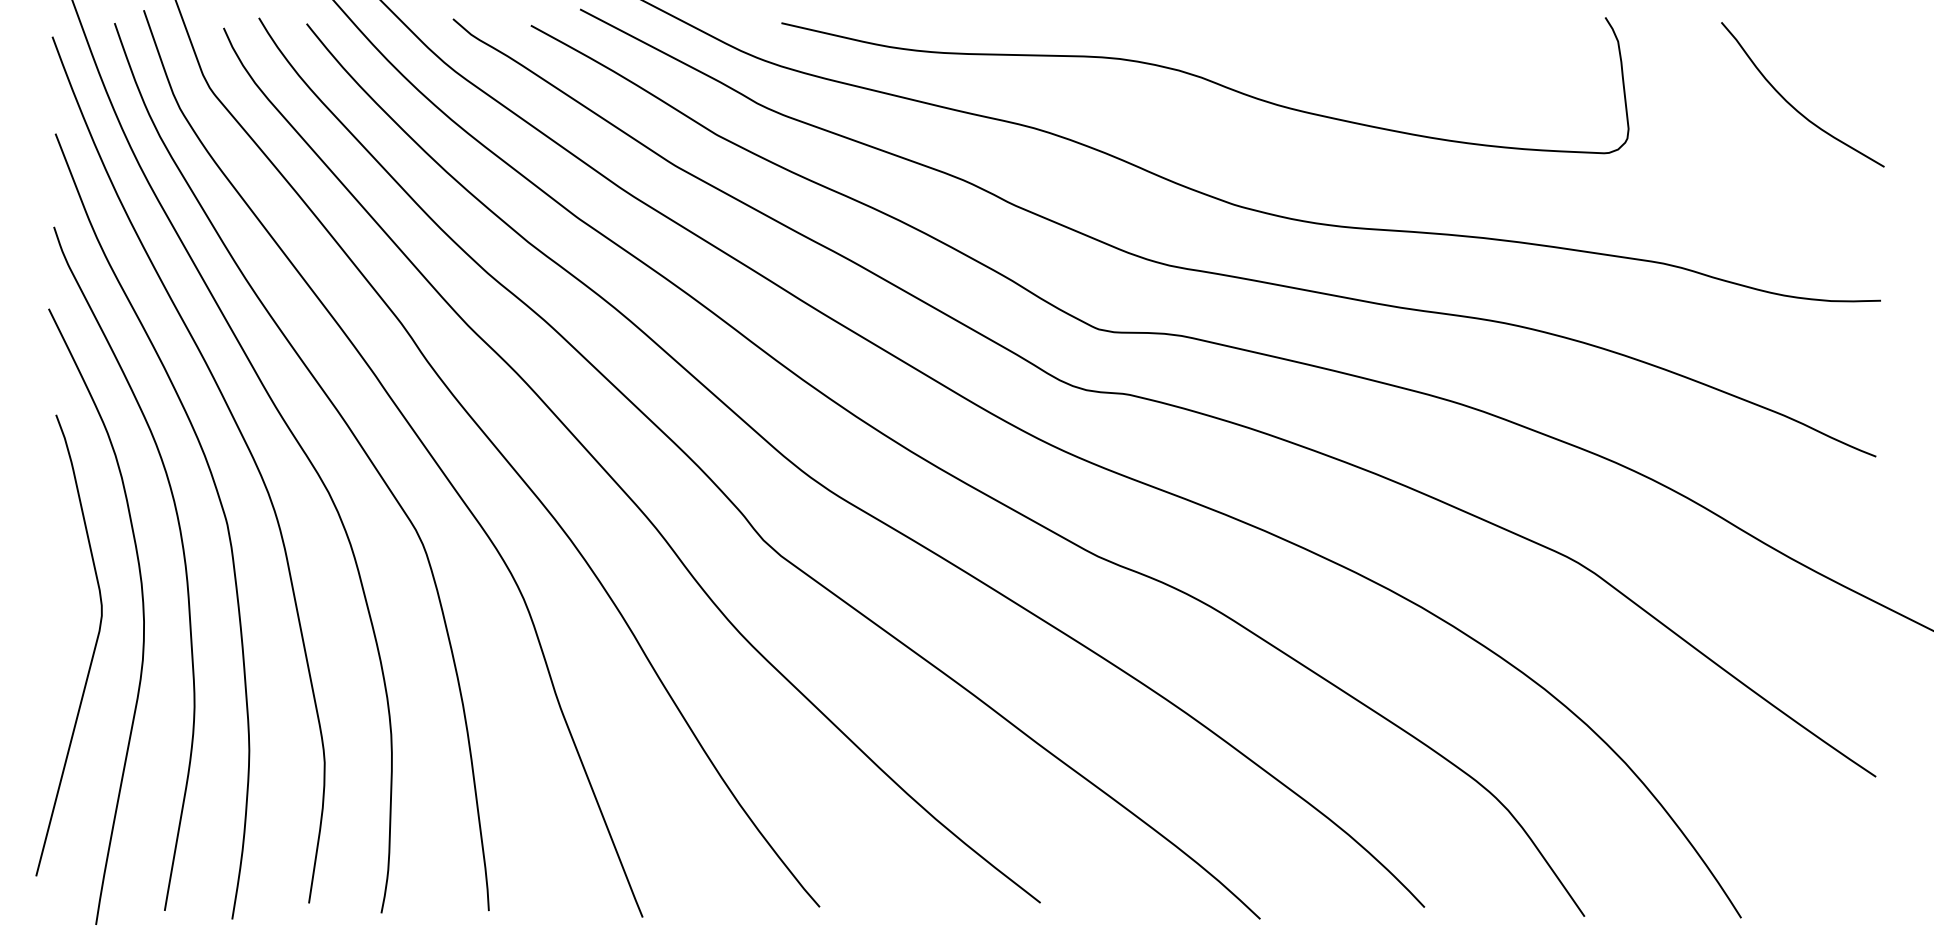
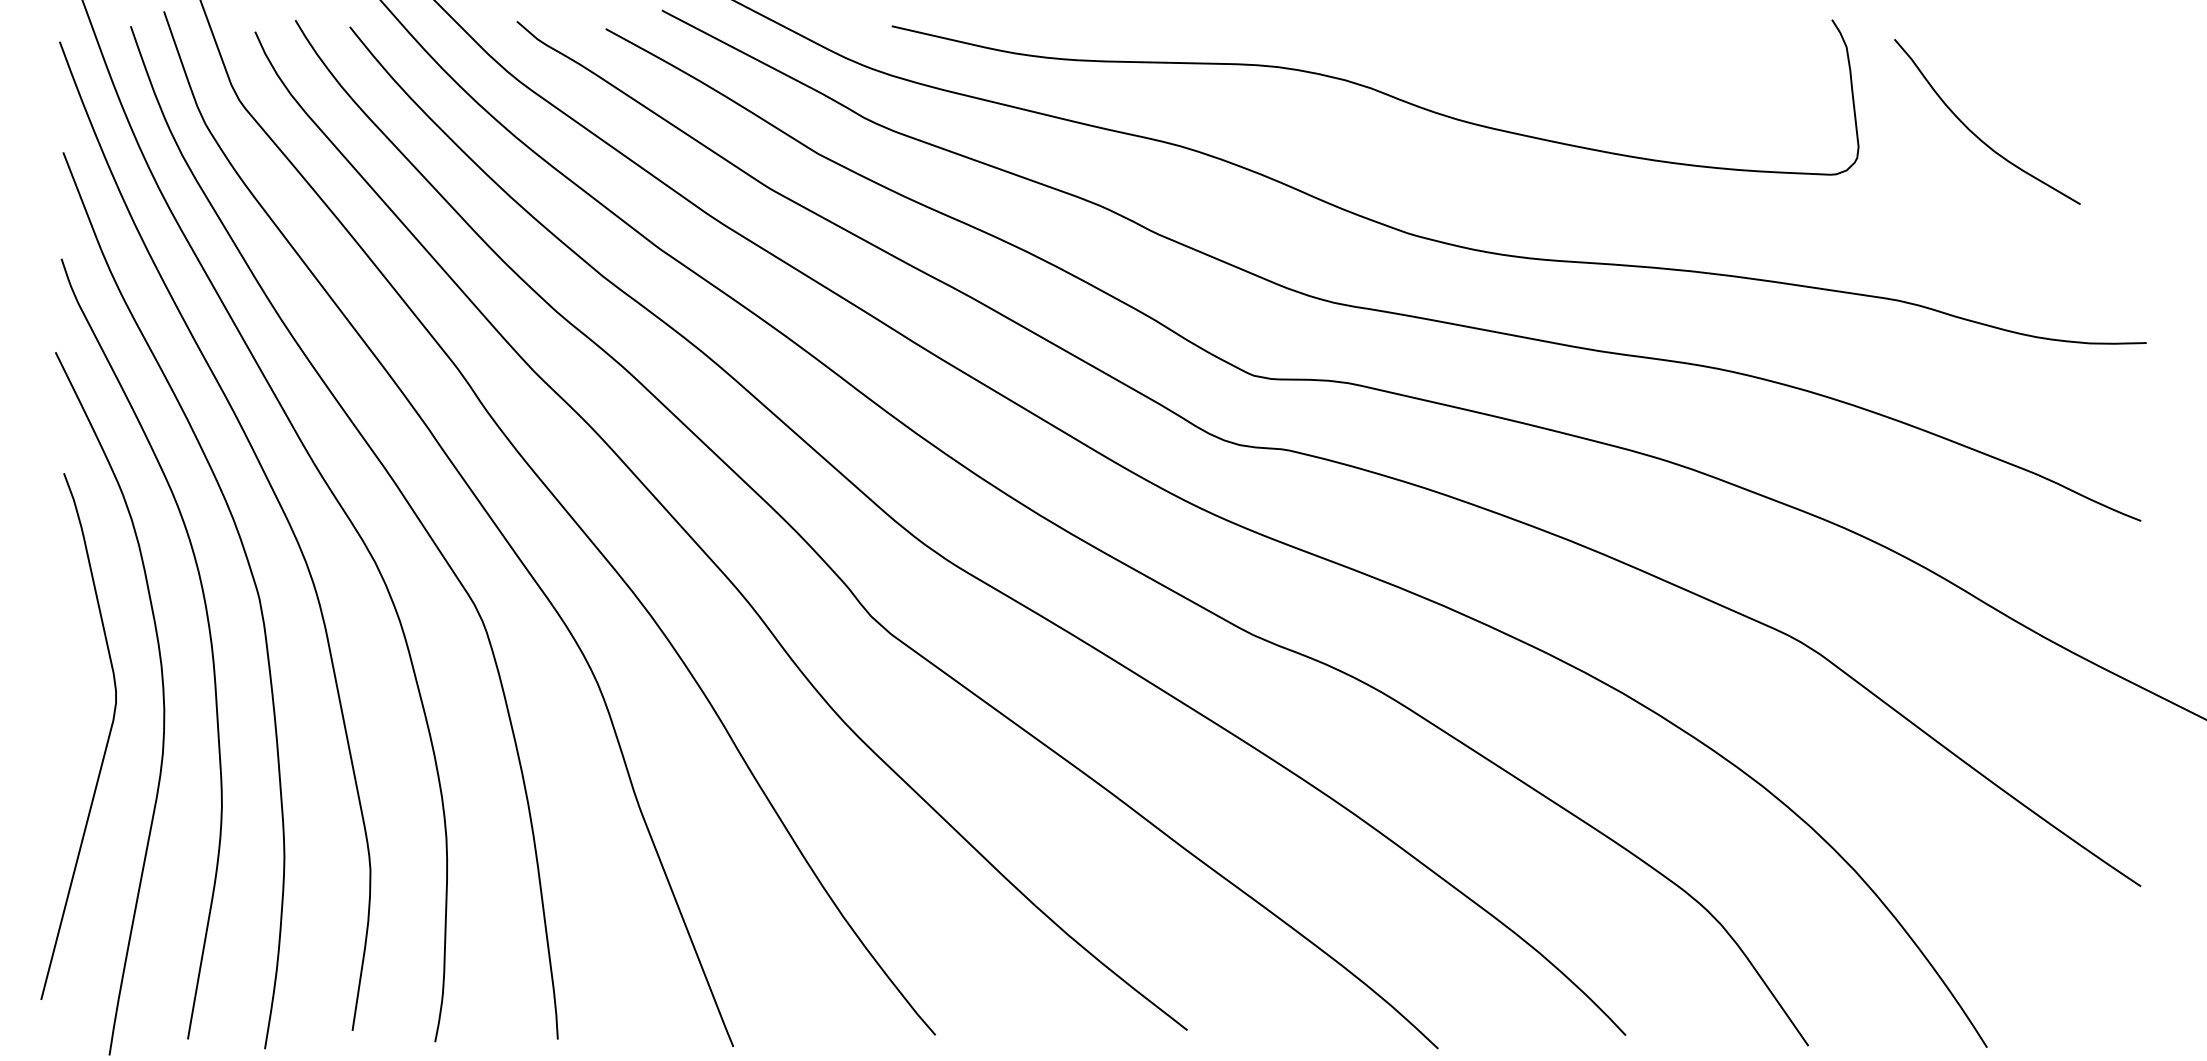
curve: (1794, 106) -> (1977, 135), moved

